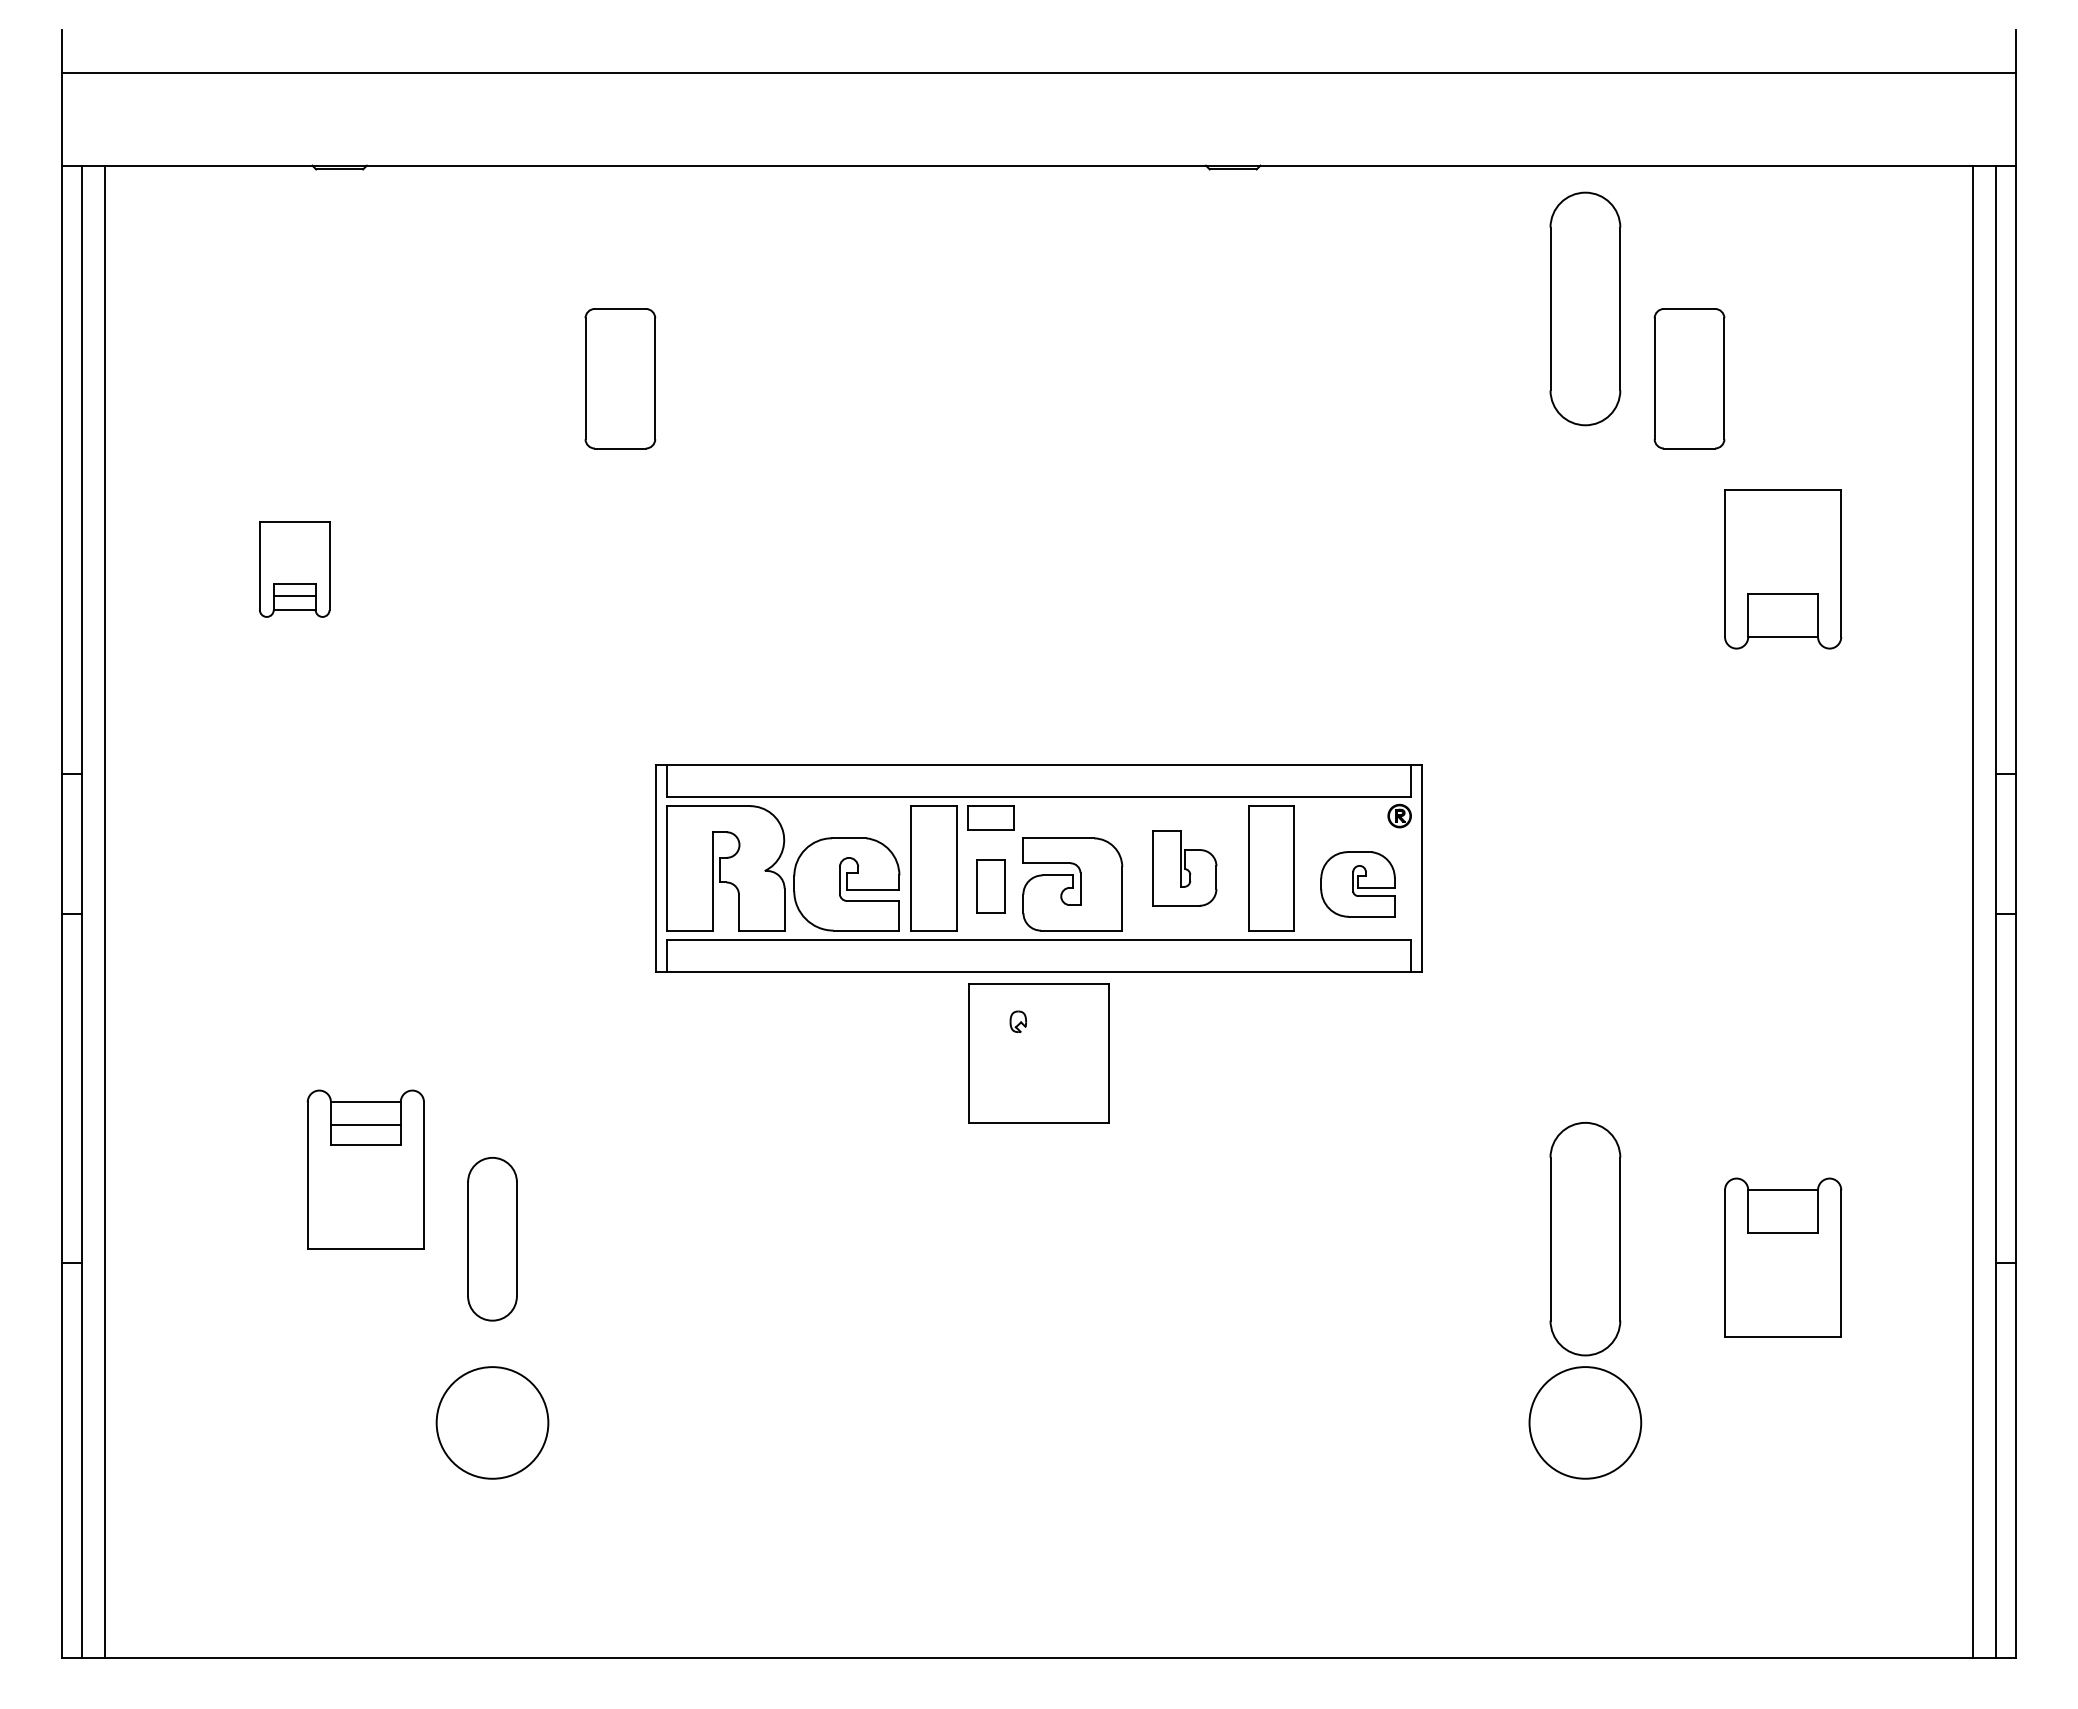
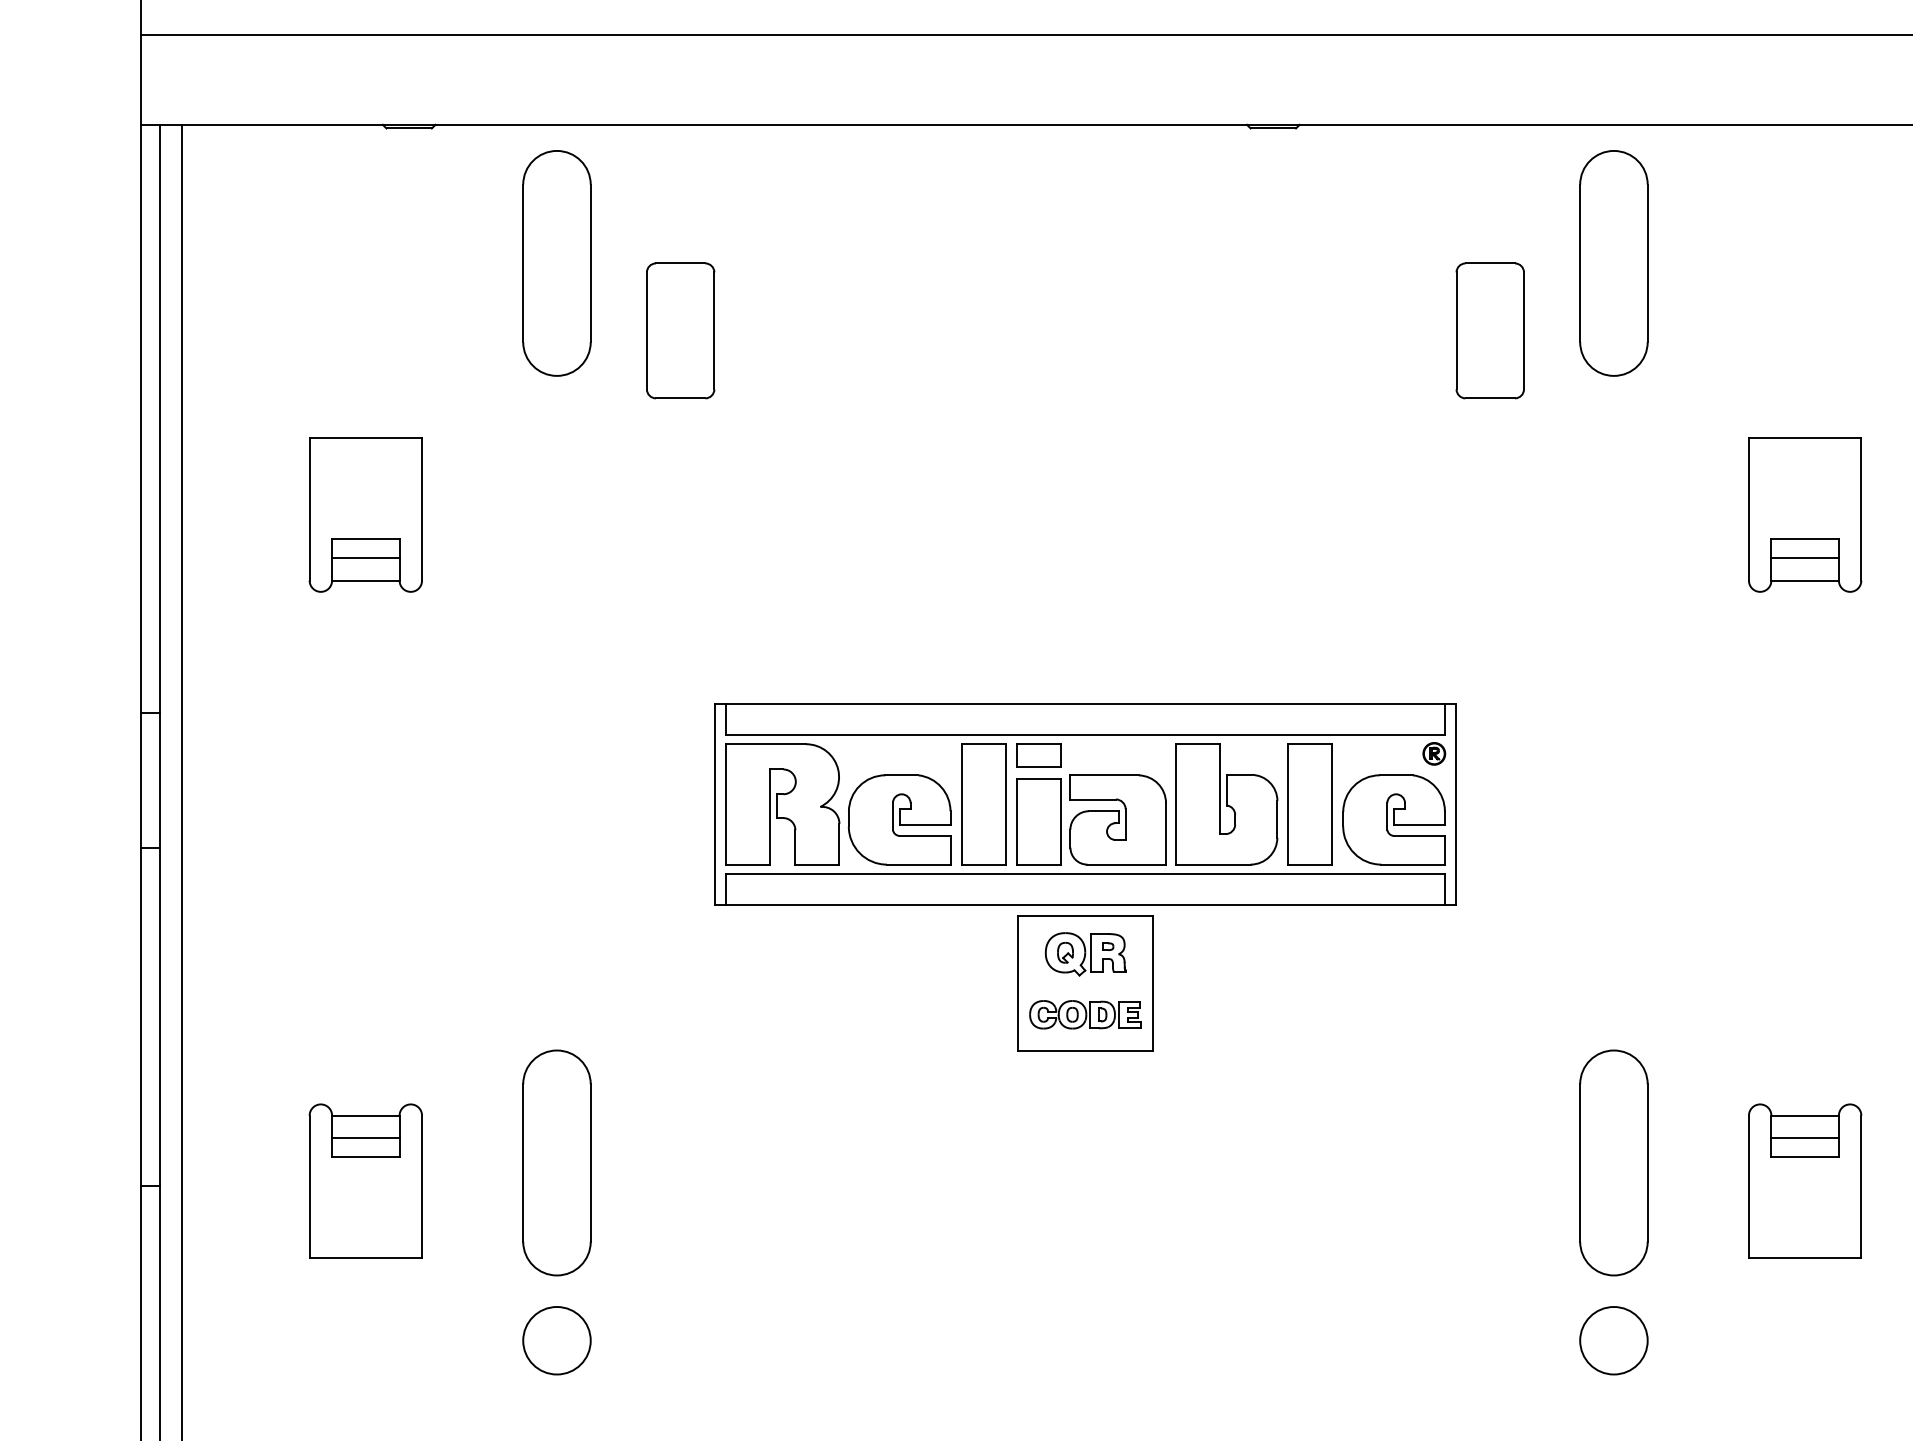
part: (492, 308) -> (556, 262), added
part: (1689, 378) -> (1490, 330), moved
part: (294, 569) -> (365, 515), size x1.67
line: (1782, 613) -> (1804, 557), added
part: (1184, 868) -> (1226, 804), size x1.67
part: (1357, 884) -> (1393, 820), size x1.43
part: (990, 886) -> (1038, 821), size x1.67
part: (1039, 1023) -> (1085, 954), added
part: (1038, 1085) -> (1085, 1014), added
part: (365, 1169) -> (365, 1180), moved
line: (1782, 1213) -> (1804, 1138), added
part: (492, 1239) -> (556, 1163), size x1.43
circle: (492, 1422) -> (556, 1340), size x0.62
circle: (1585, 1422) -> (1614, 1340), size x0.62

